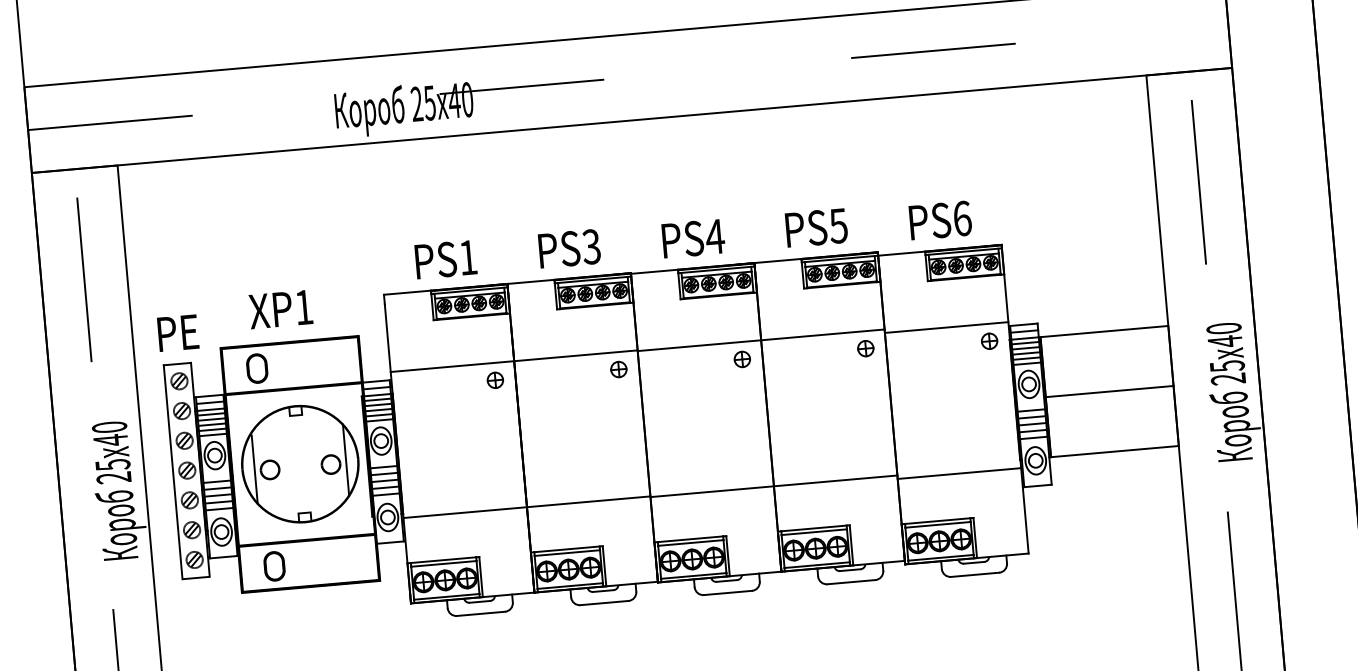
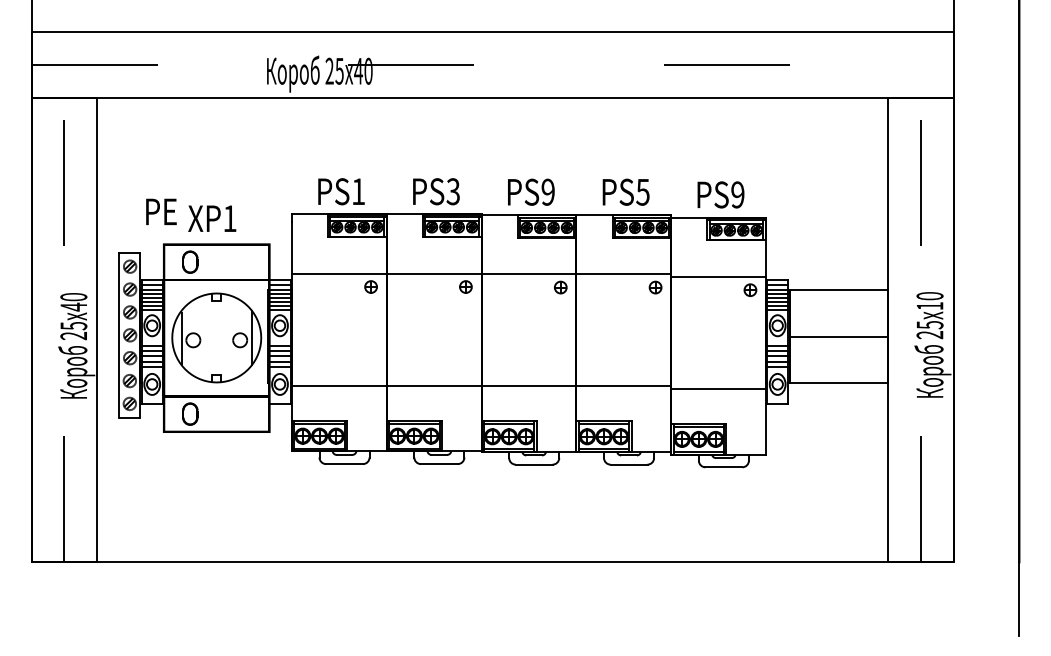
text: (961, 218) -> (737, 194), PS6 -> PS9
text: (715, 235) -> (548, 191), PS4 -> PS9
text: (178, 332) -> (161, 211), moved
text: (1224, 340) -> (929, 305), 40 -> 10

